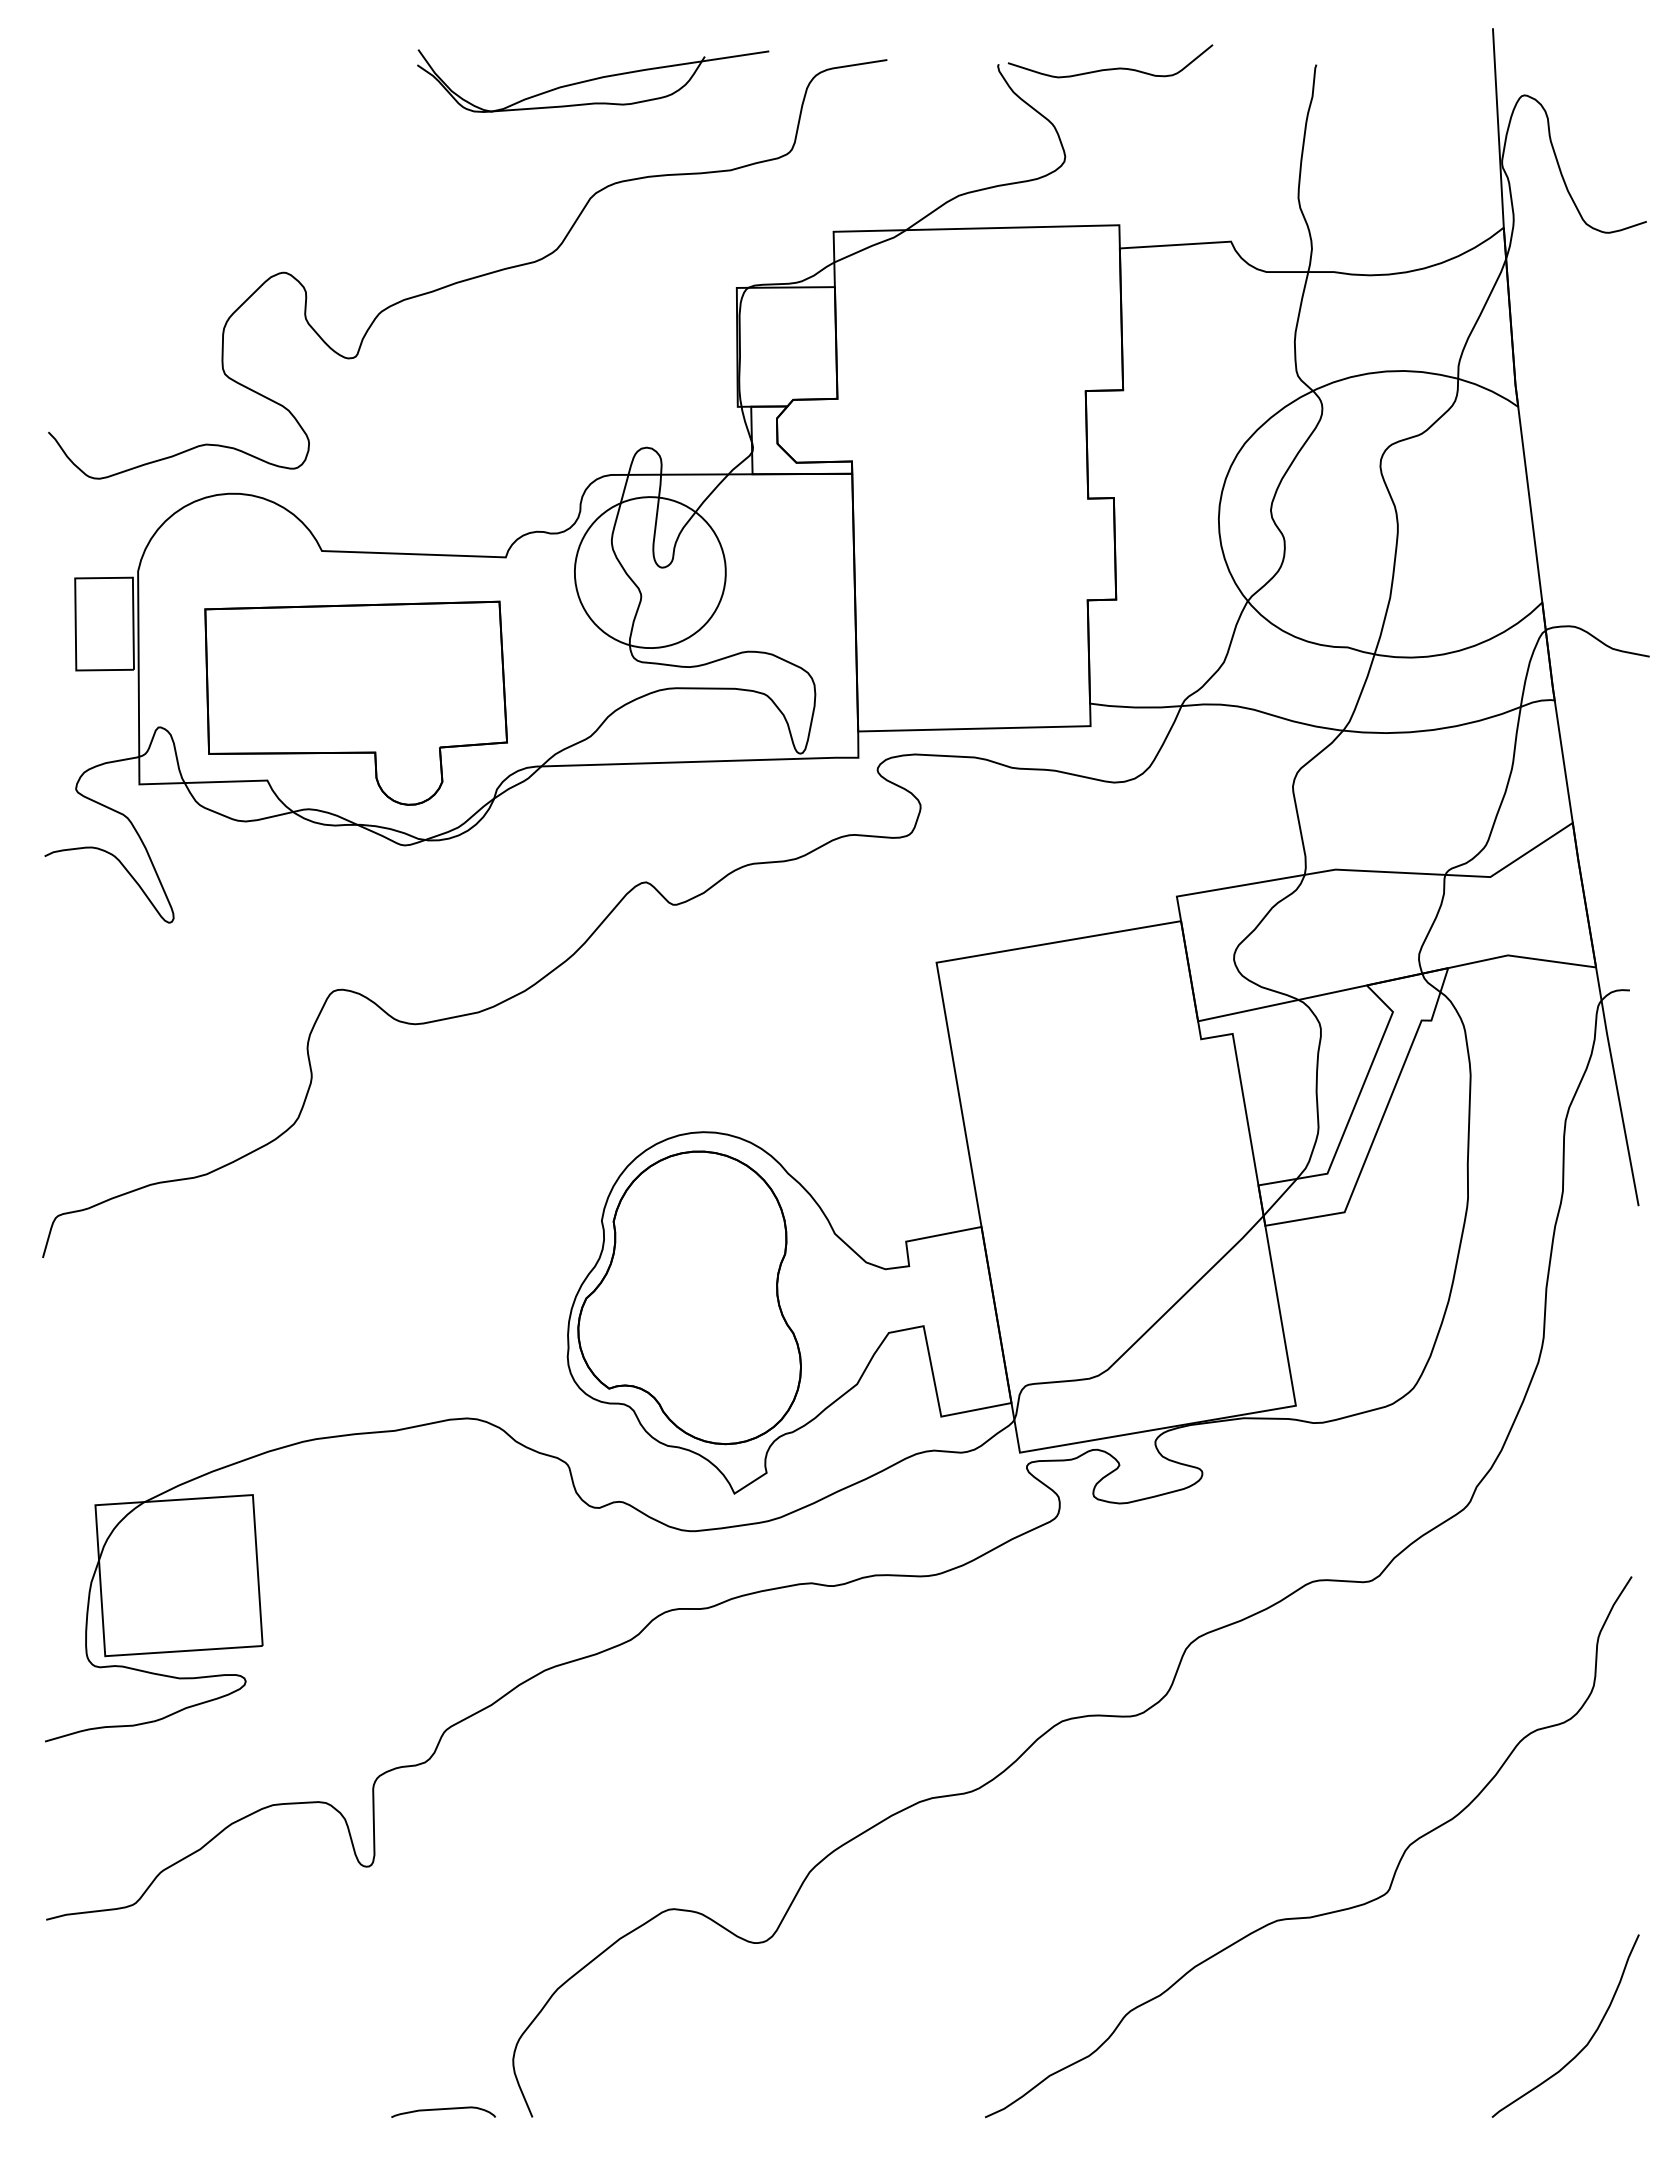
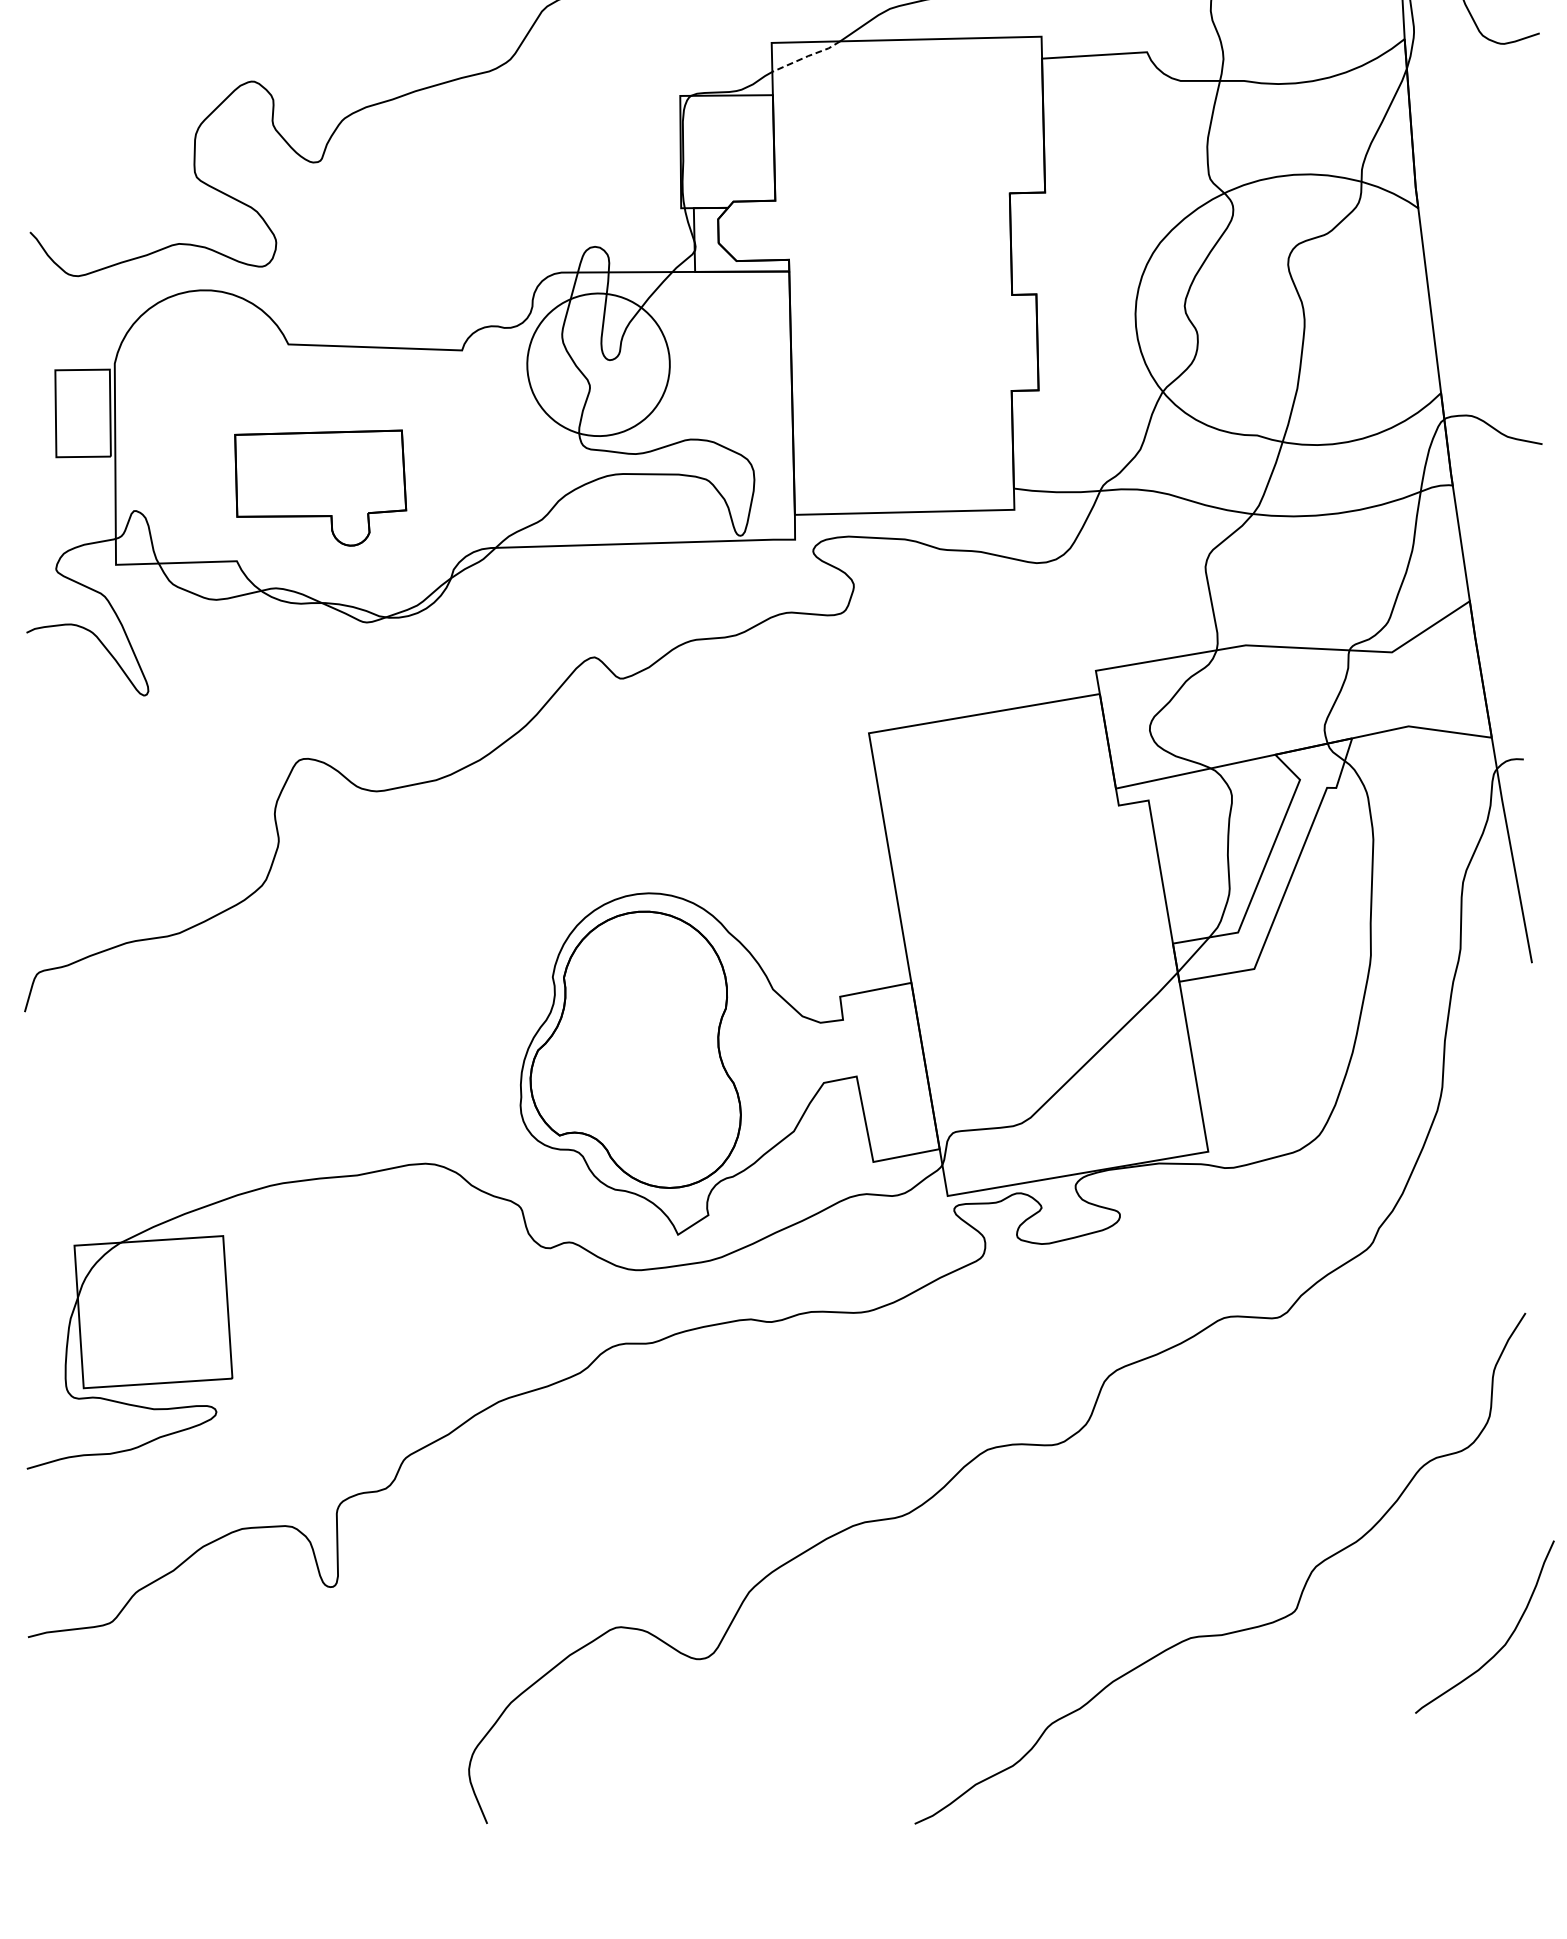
line: (871, 246) -> (807, 56), solid -> dashed
part: (355, 702) -> (320, 487), size x0.6
curve: (1590, 2037) -> (1508, 1637), moved
curve: (443, 2109) -> (403, 1816), removed

